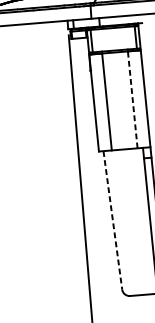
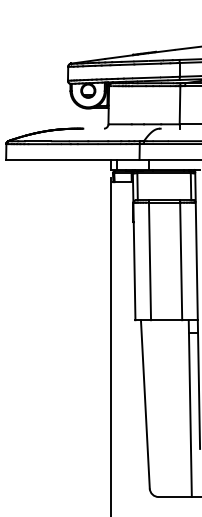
line: (133, 99) -> (181, 261), dashed -> solid
line: (112, 220) -> (145, 404), dashed -> solid

